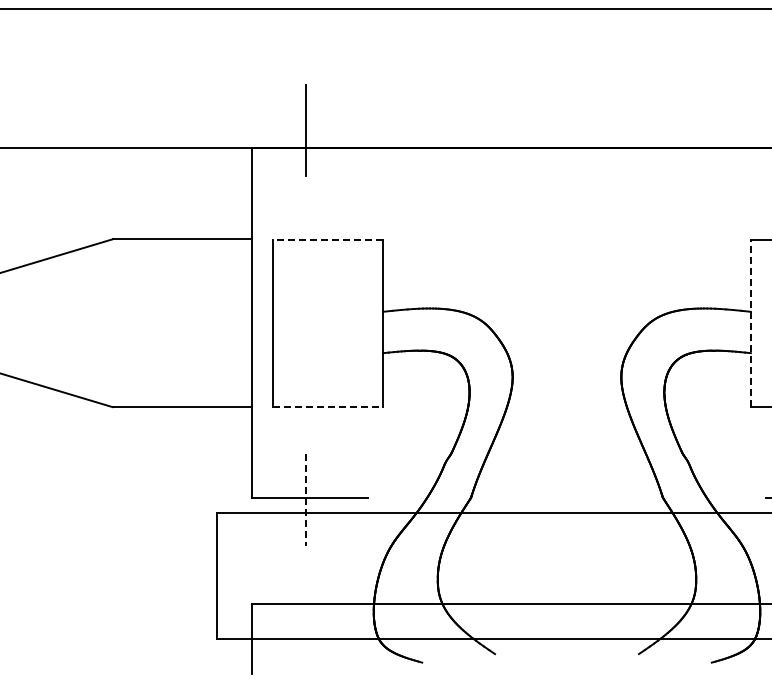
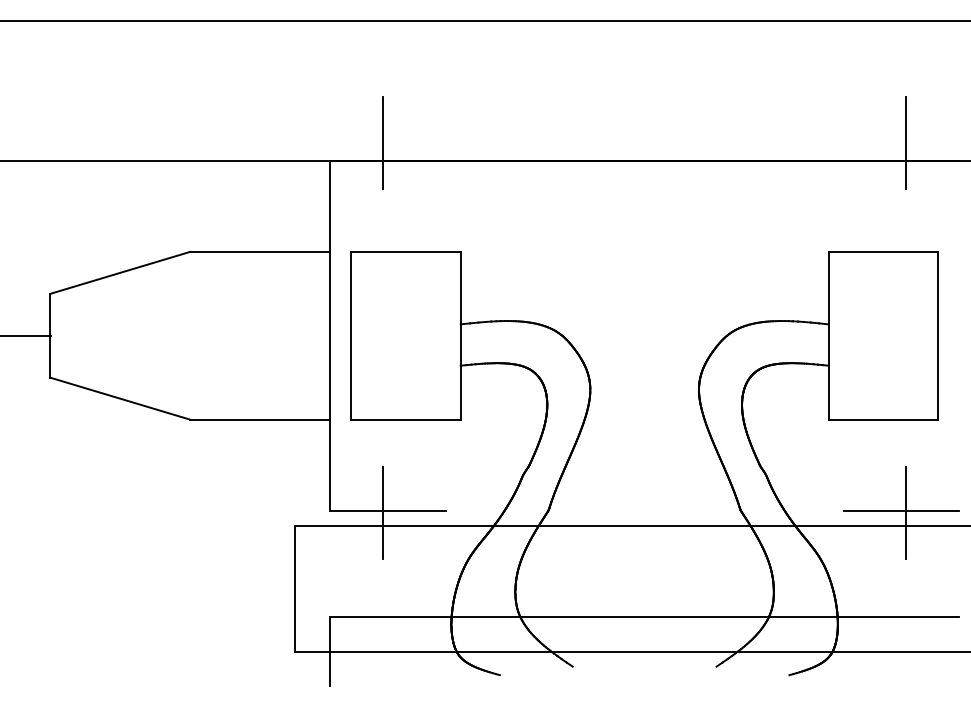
line: (327, 239) -> (405, 252), dashed -> solid
line: (750, 322) -> (828, 335), dashed -> solid
line: (327, 406) -> (405, 419), dashed -> solid
line: (305, 499) -> (383, 512), dashed -> solid

